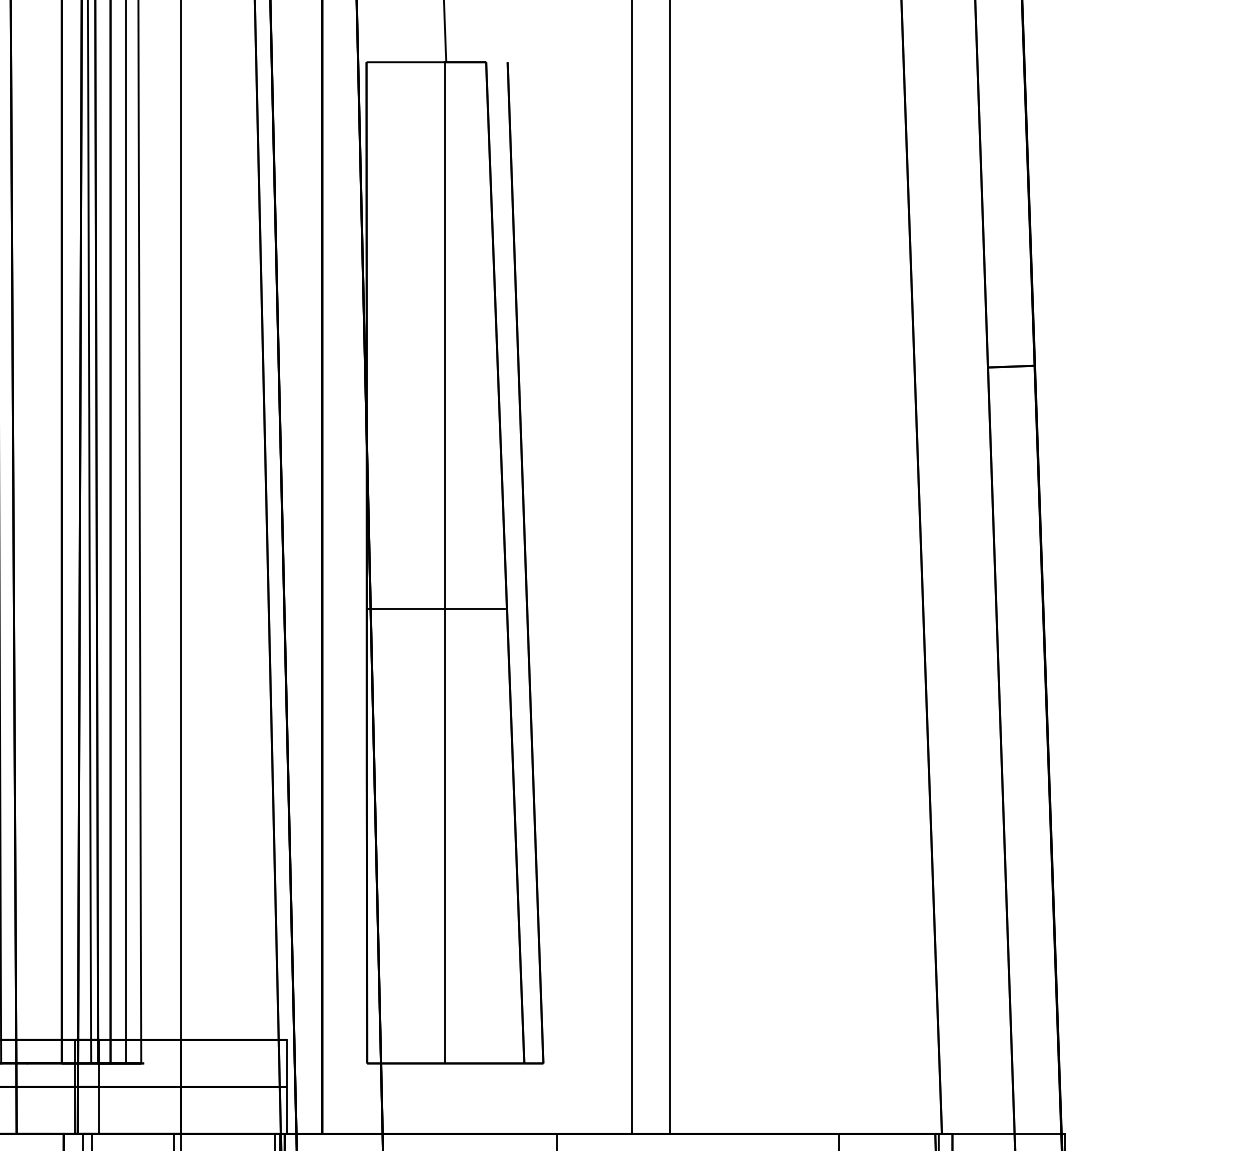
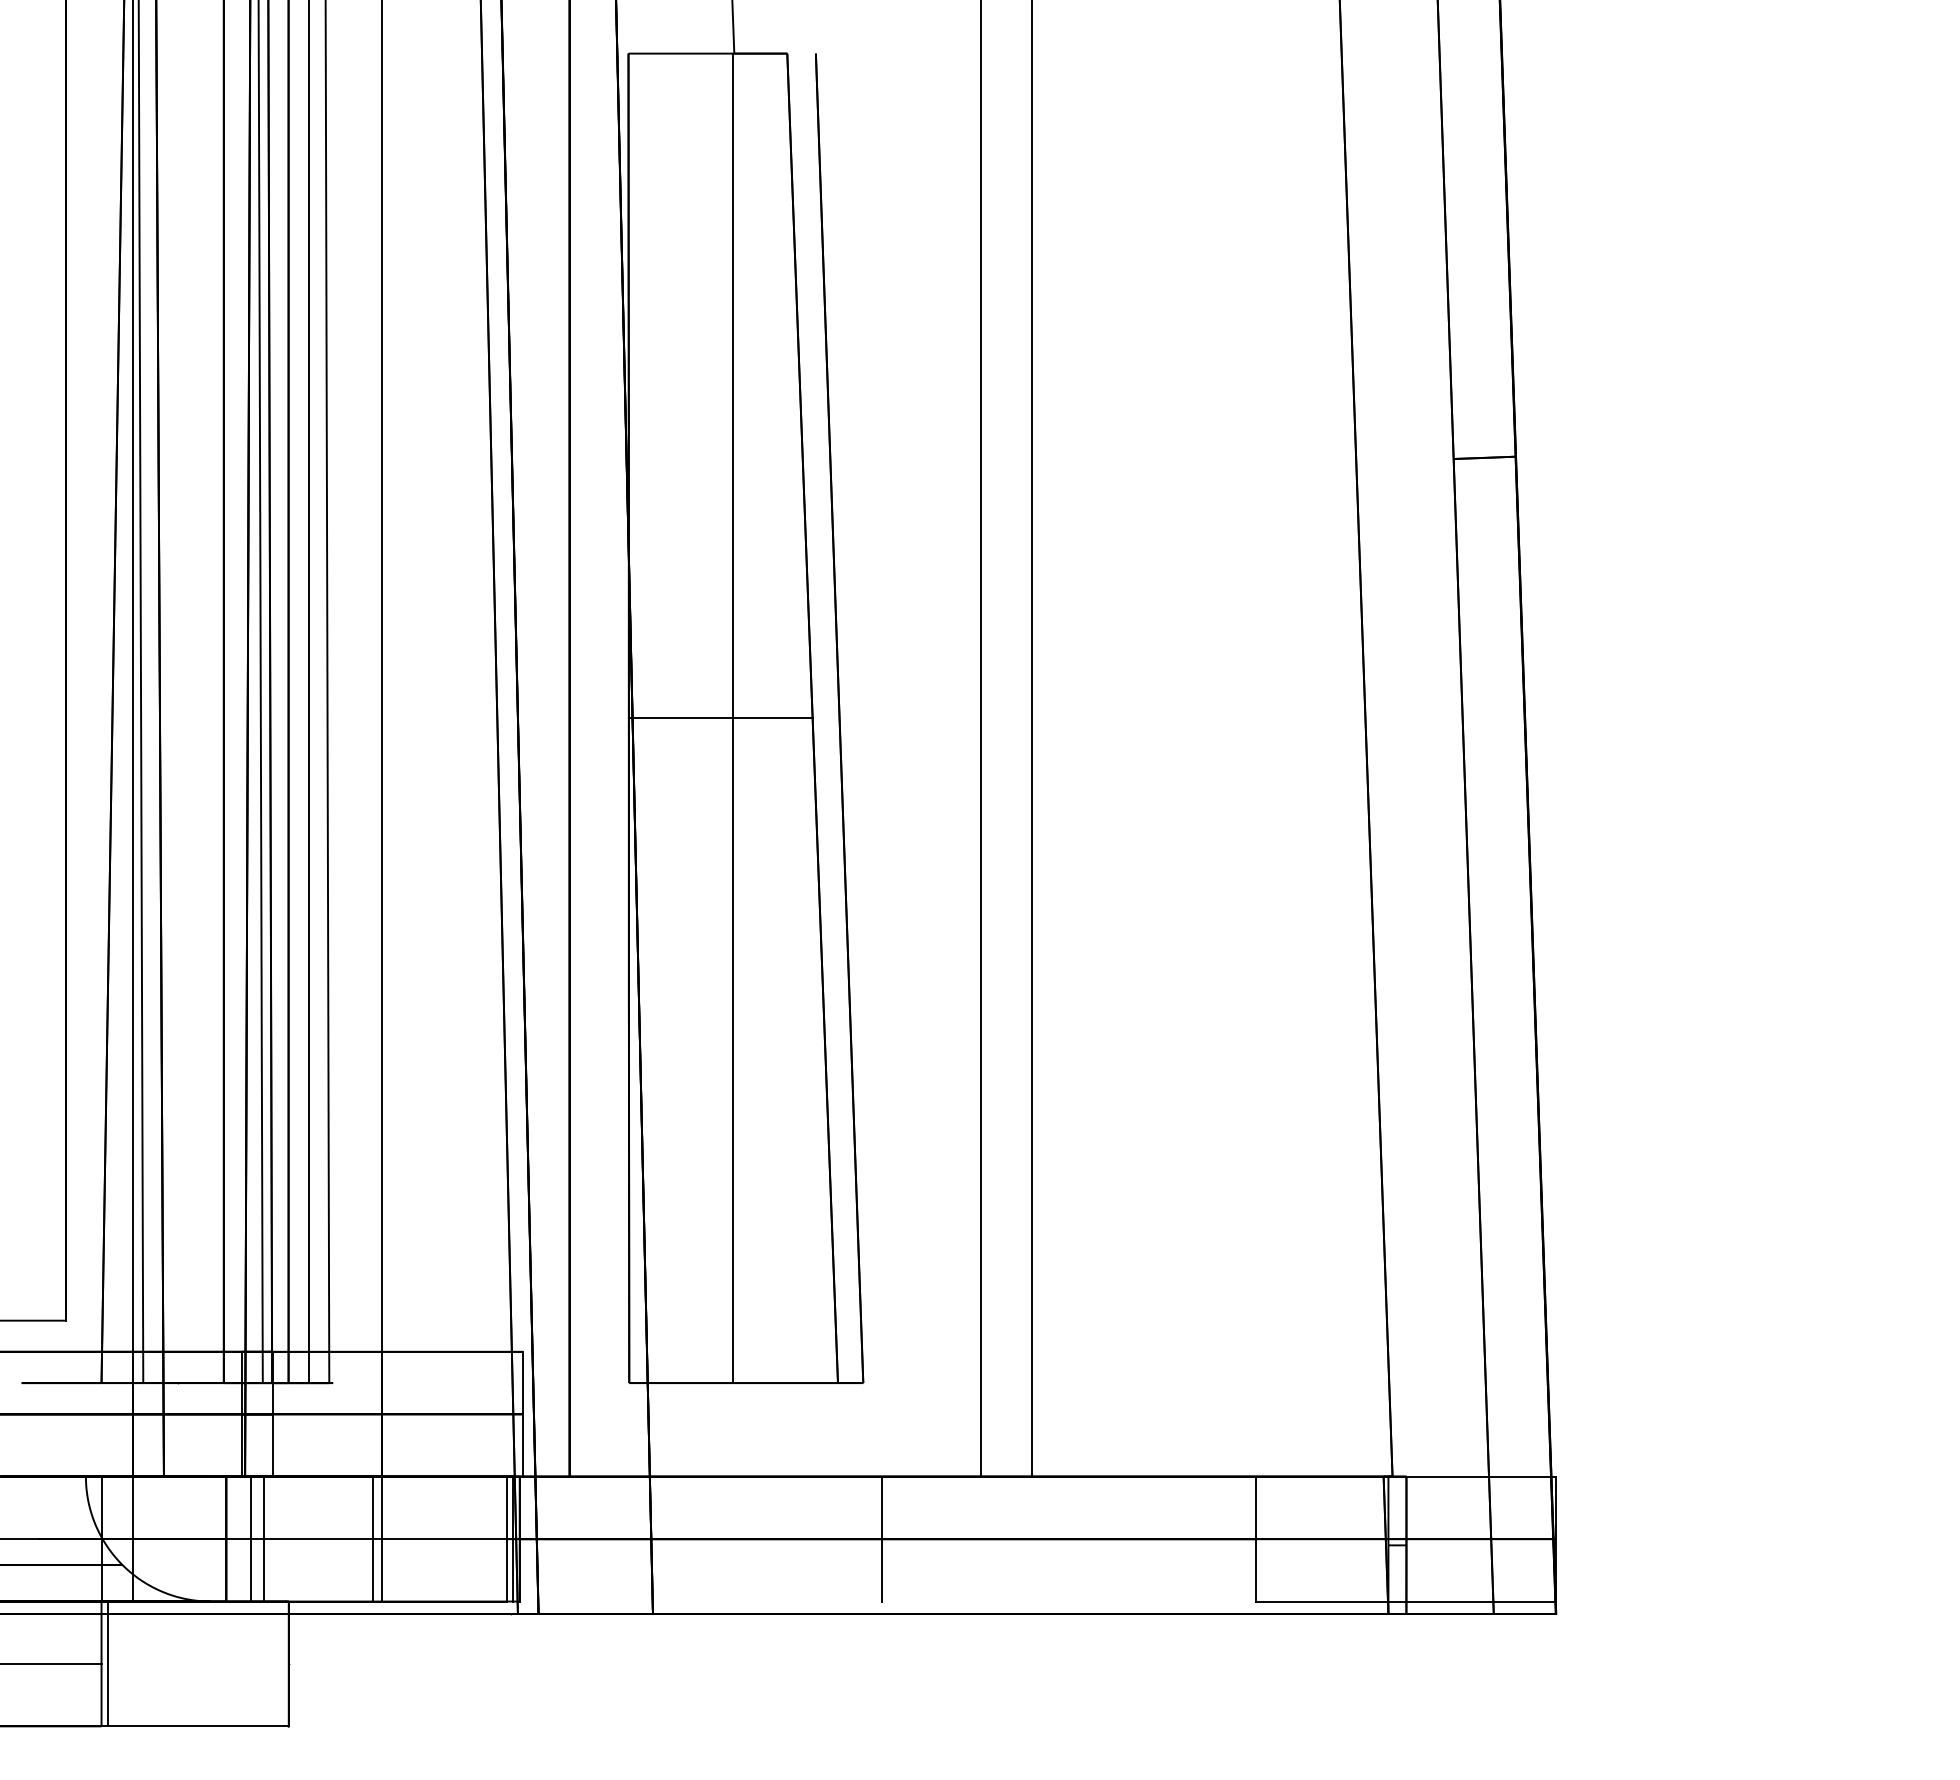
line: (435, 608) -> (720, 718), moved

